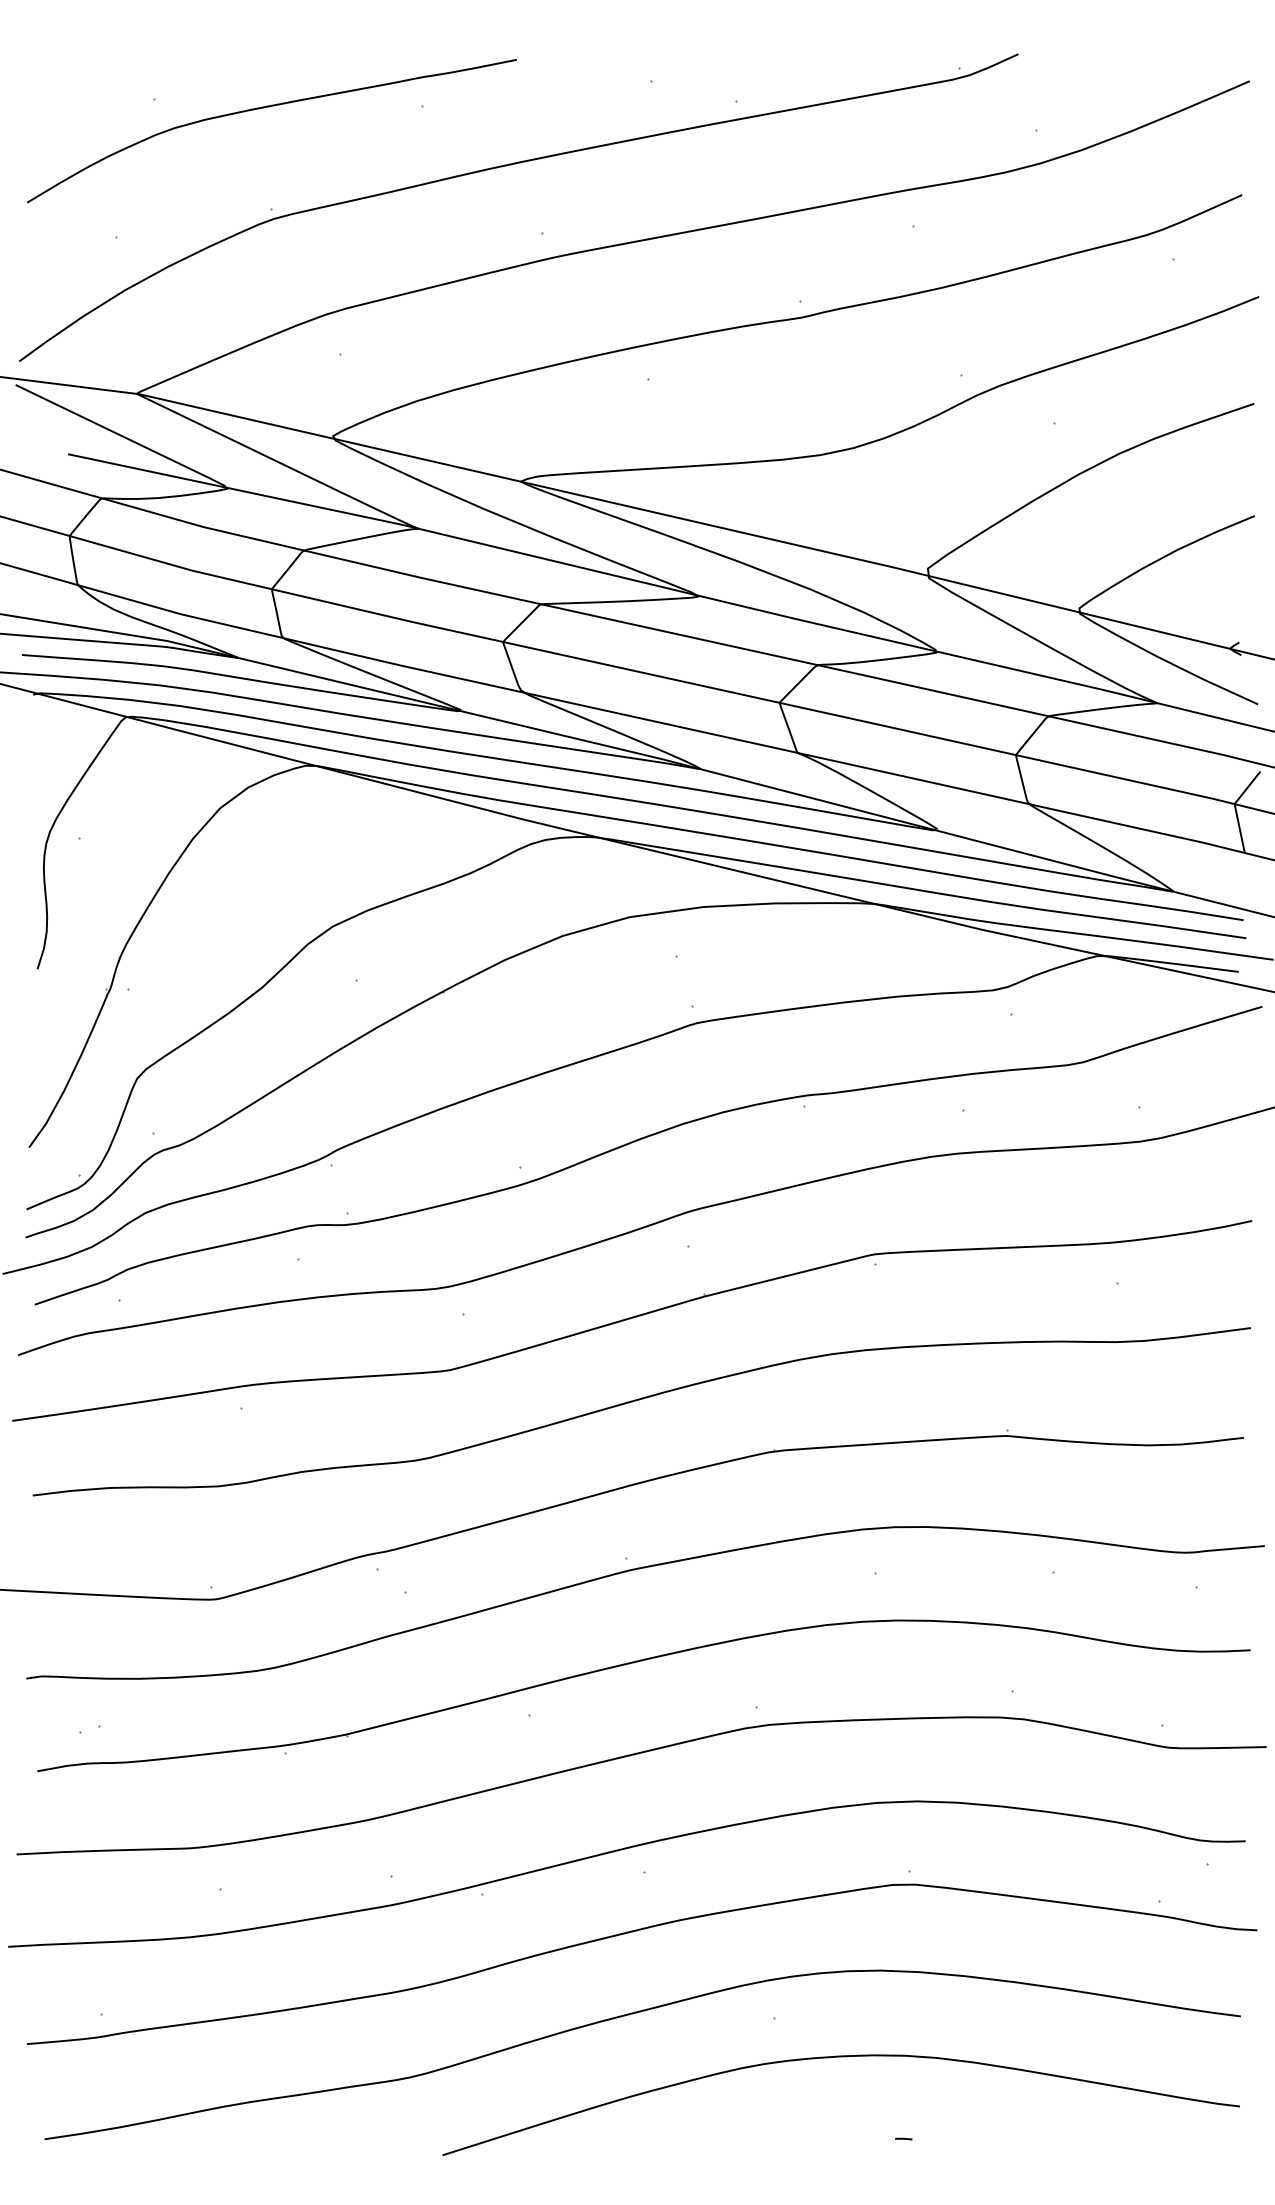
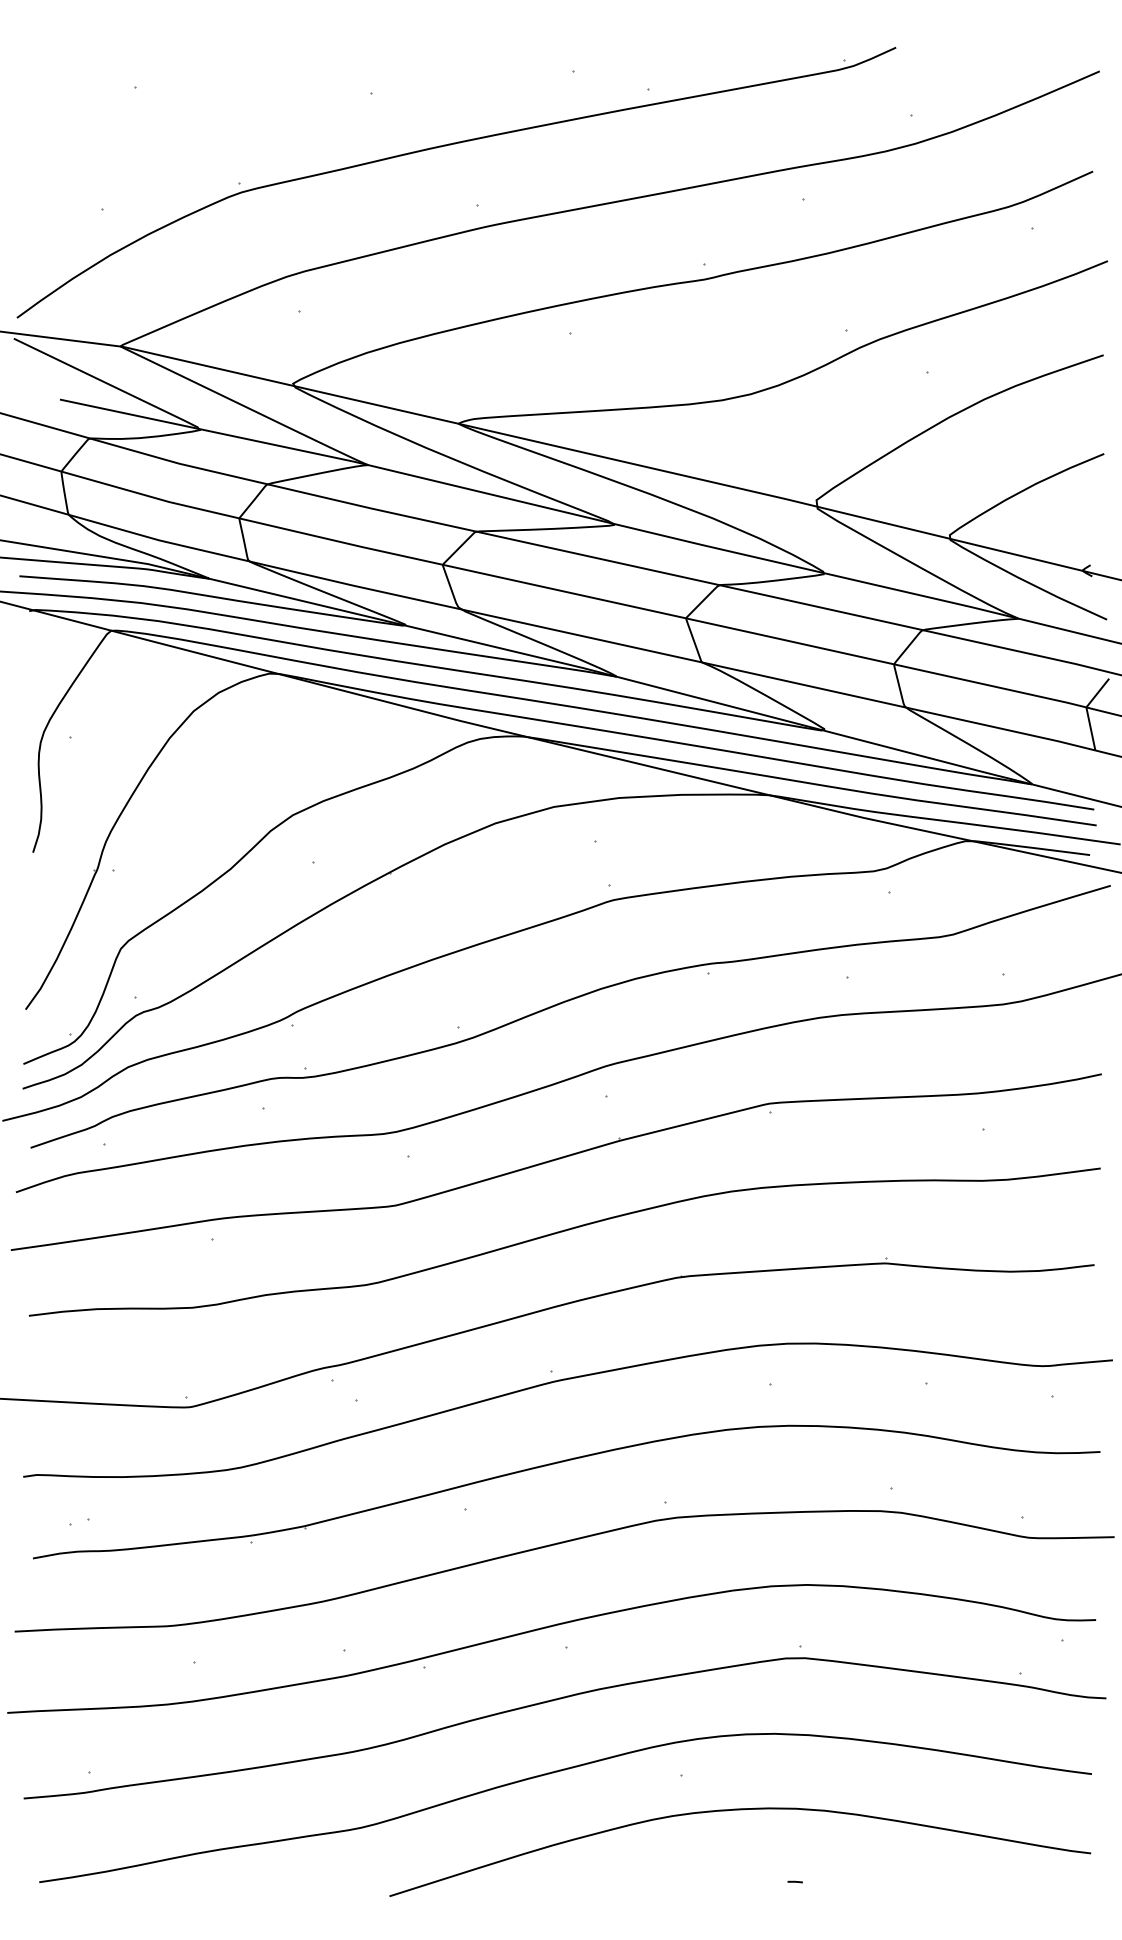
curve: (264, 108) -> (232, 95), removed

